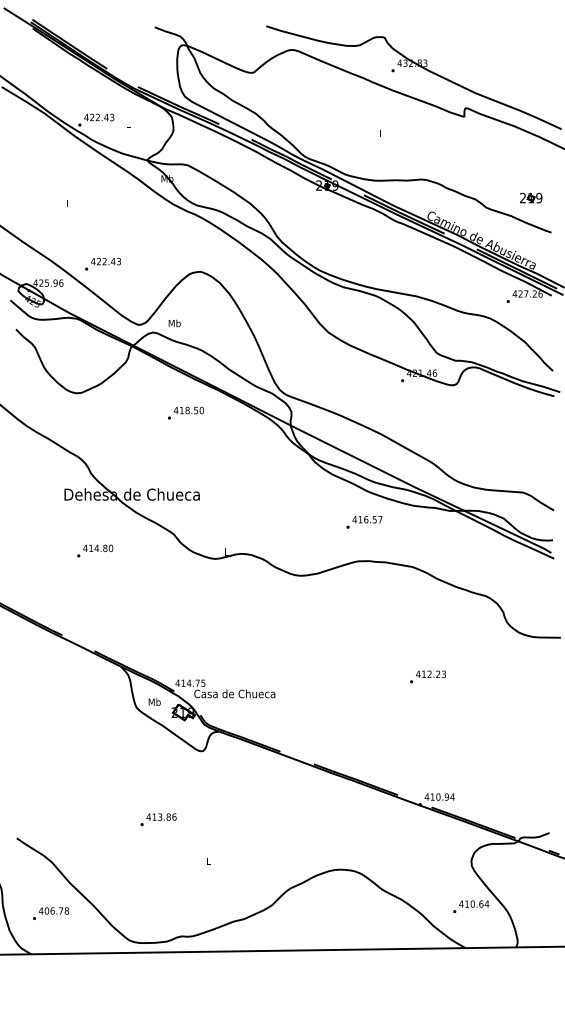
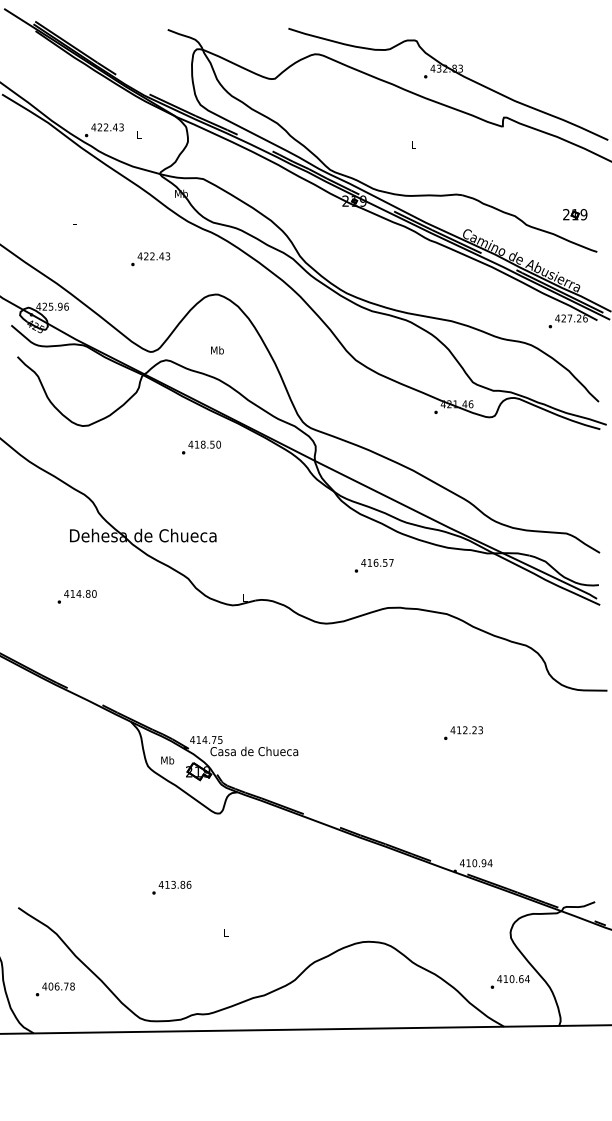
text: (102, 264) -> (150, 259), moved
text: (174, 323) -> (217, 350), moved
text: (364, 522) -> (374, 565), moved
text: (95, 550) -> (77, 596), moved

